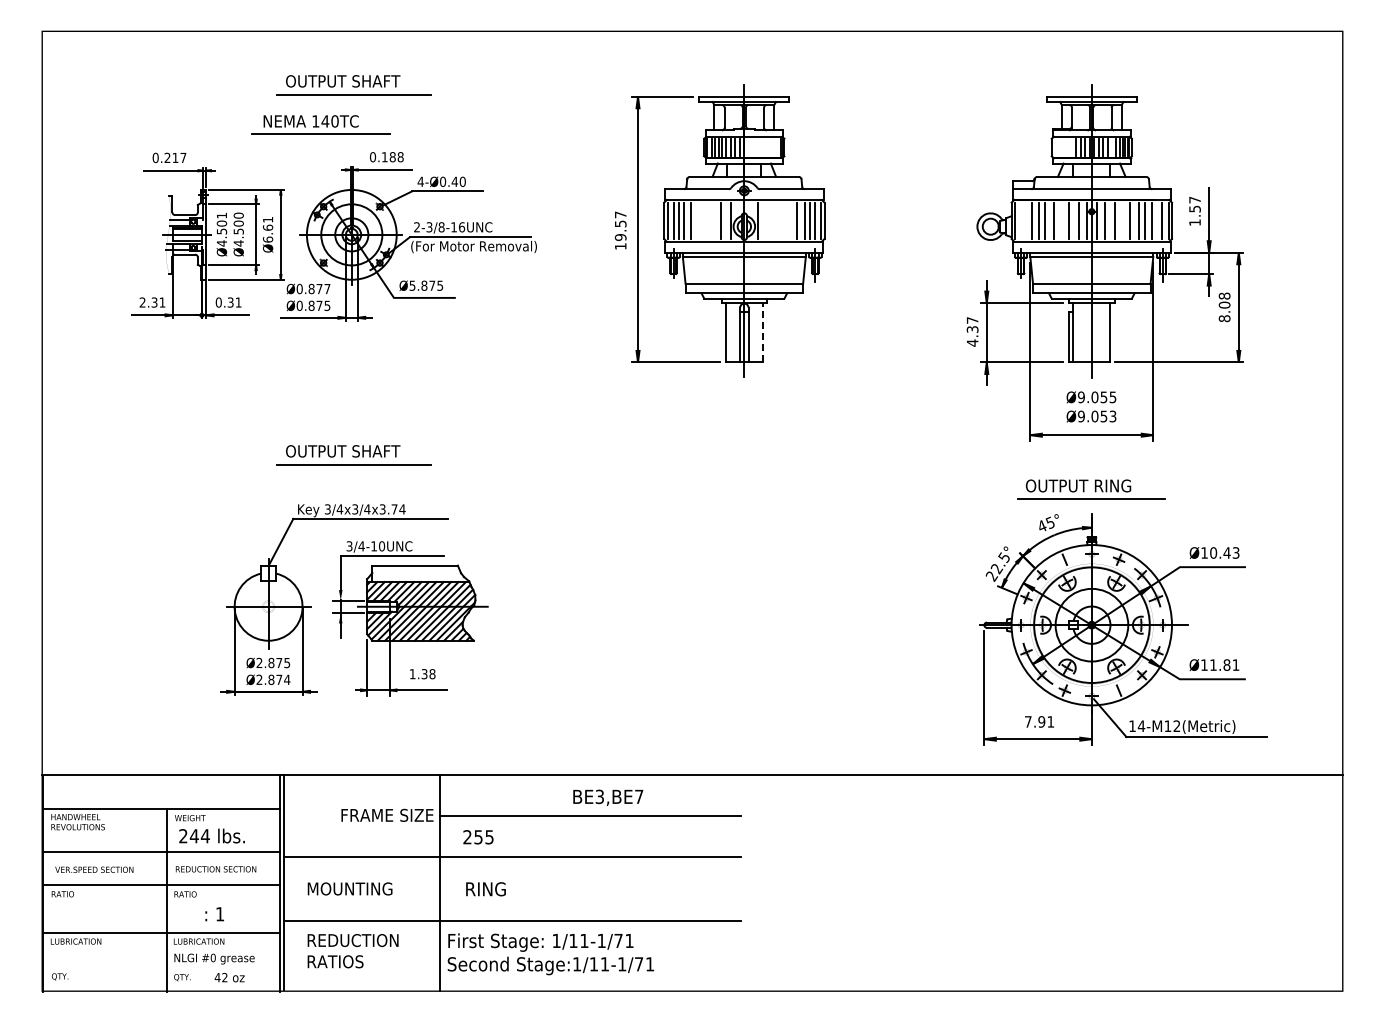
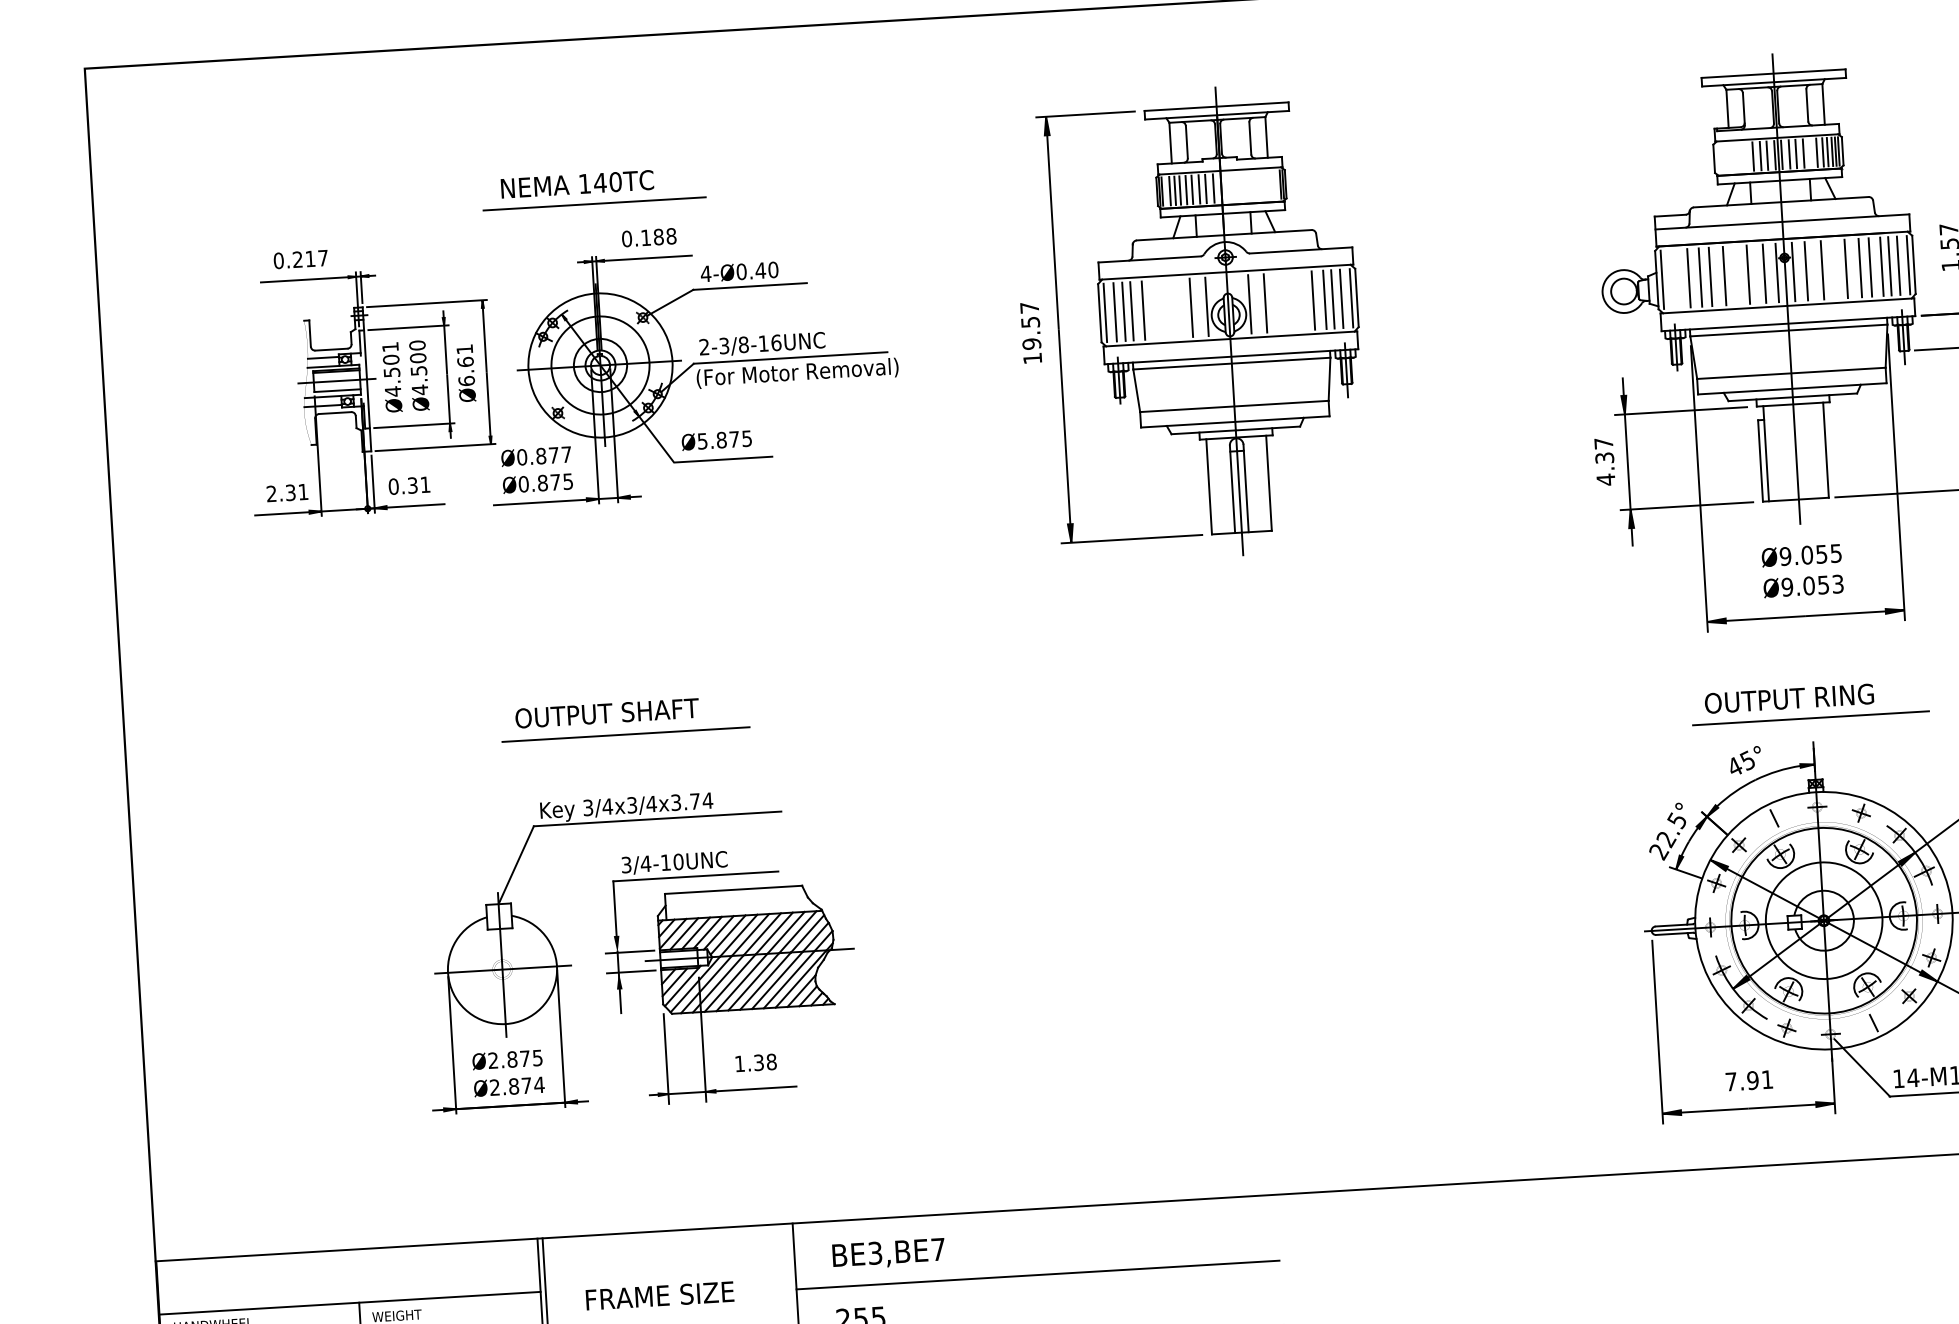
part: (353, 85) -> (588, 125), removed
part: (320, 124) -> (592, 188), moved
line: (767, 220) -> (1265, 302), added
line: (1156, 220) -> (1889, 265), added
line: (763, 332) -> (1269, 482), dashed -> solid
text: (608, 797) -> (889, 1253), moved
text: (387, 814) -> (659, 1294), moved

